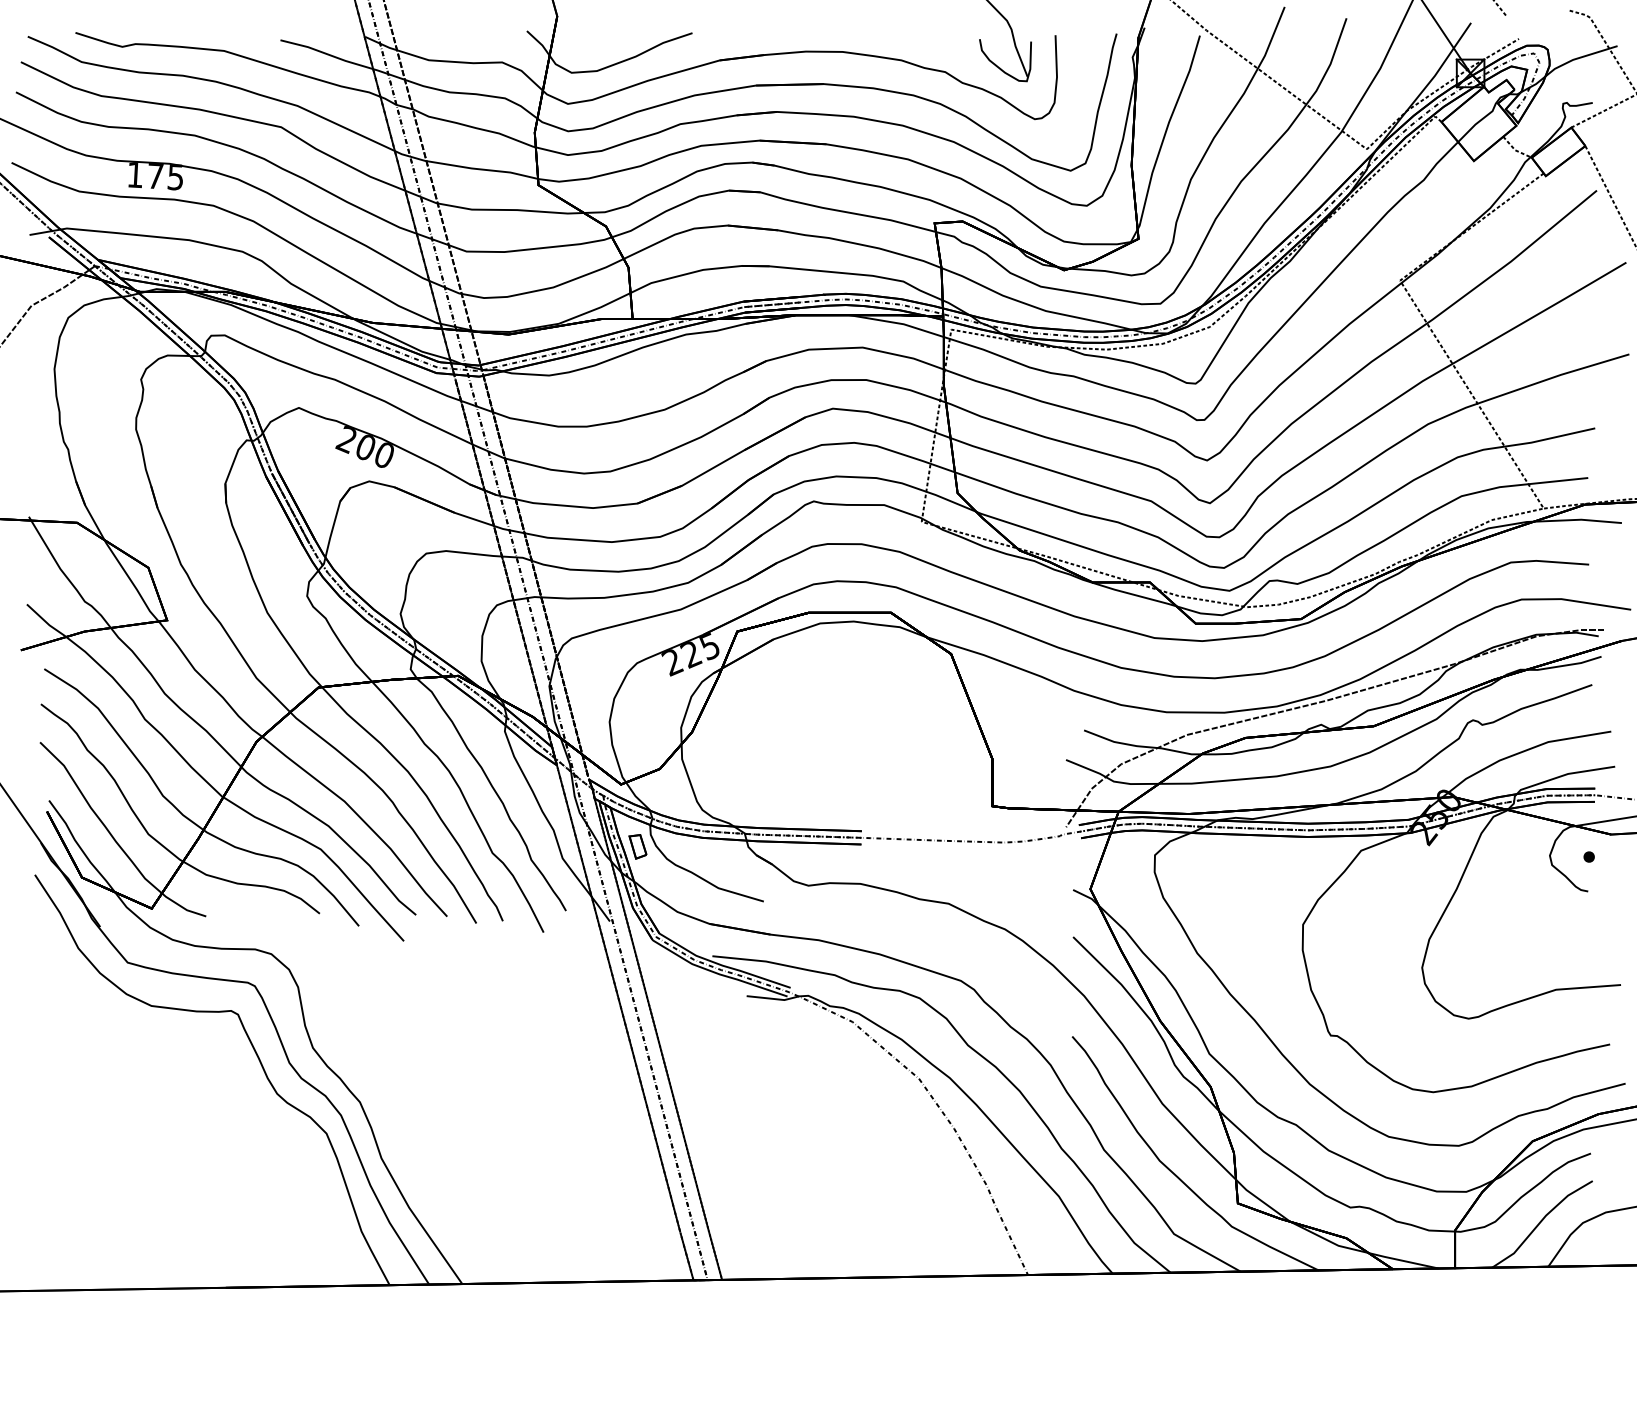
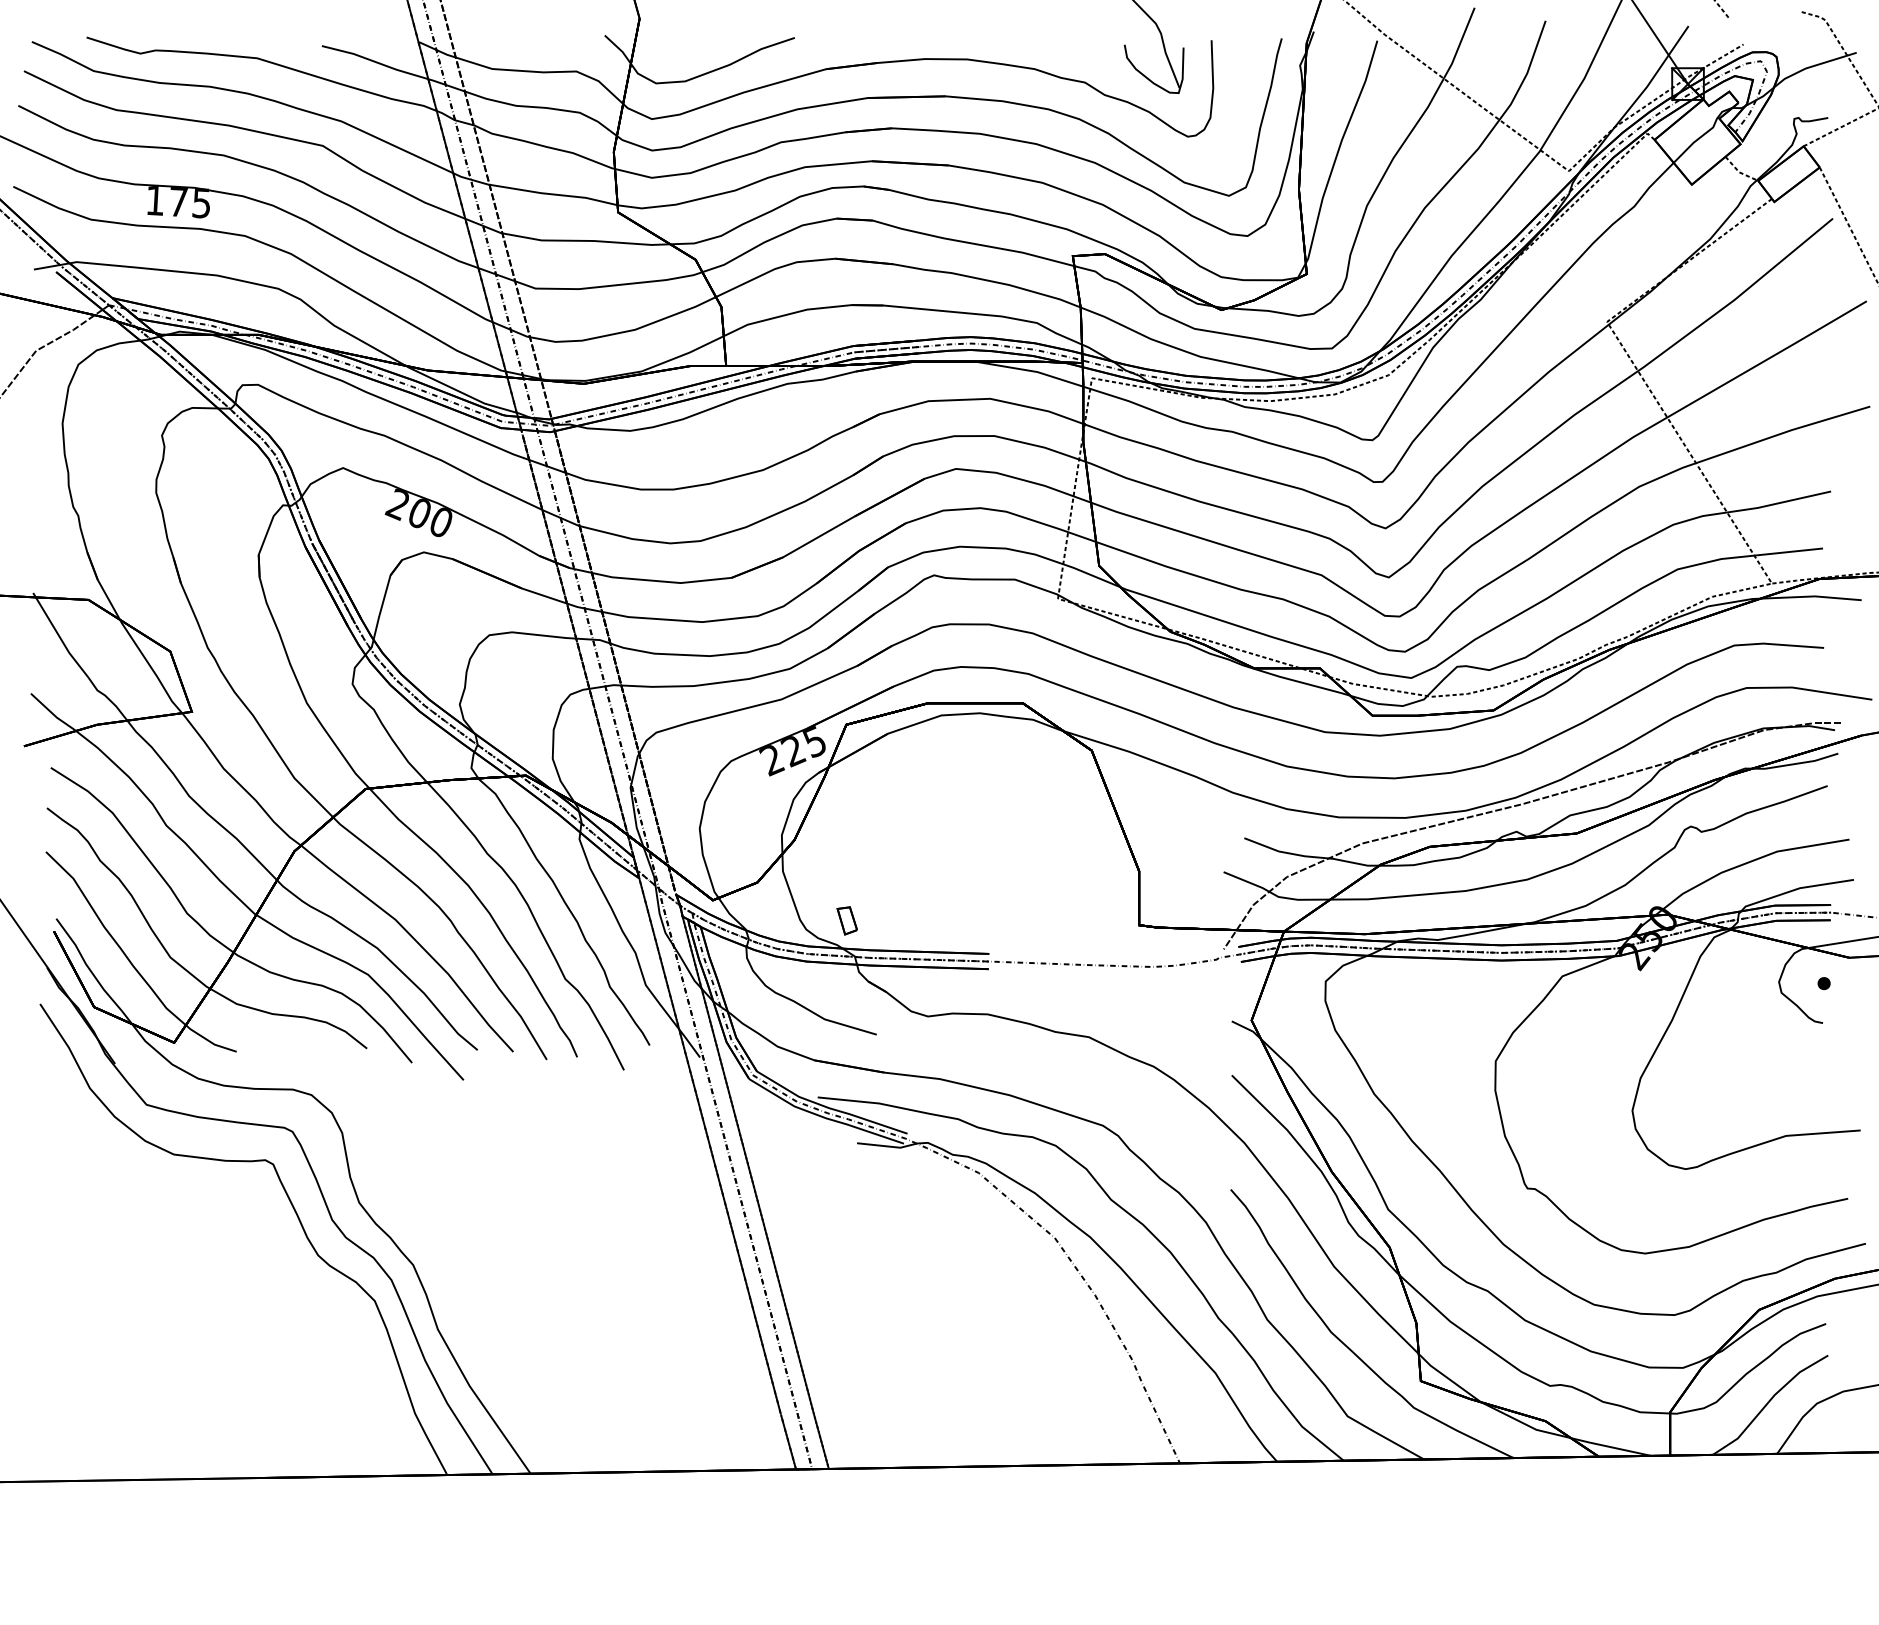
part: (637, 846) -> (846, 920), moved

